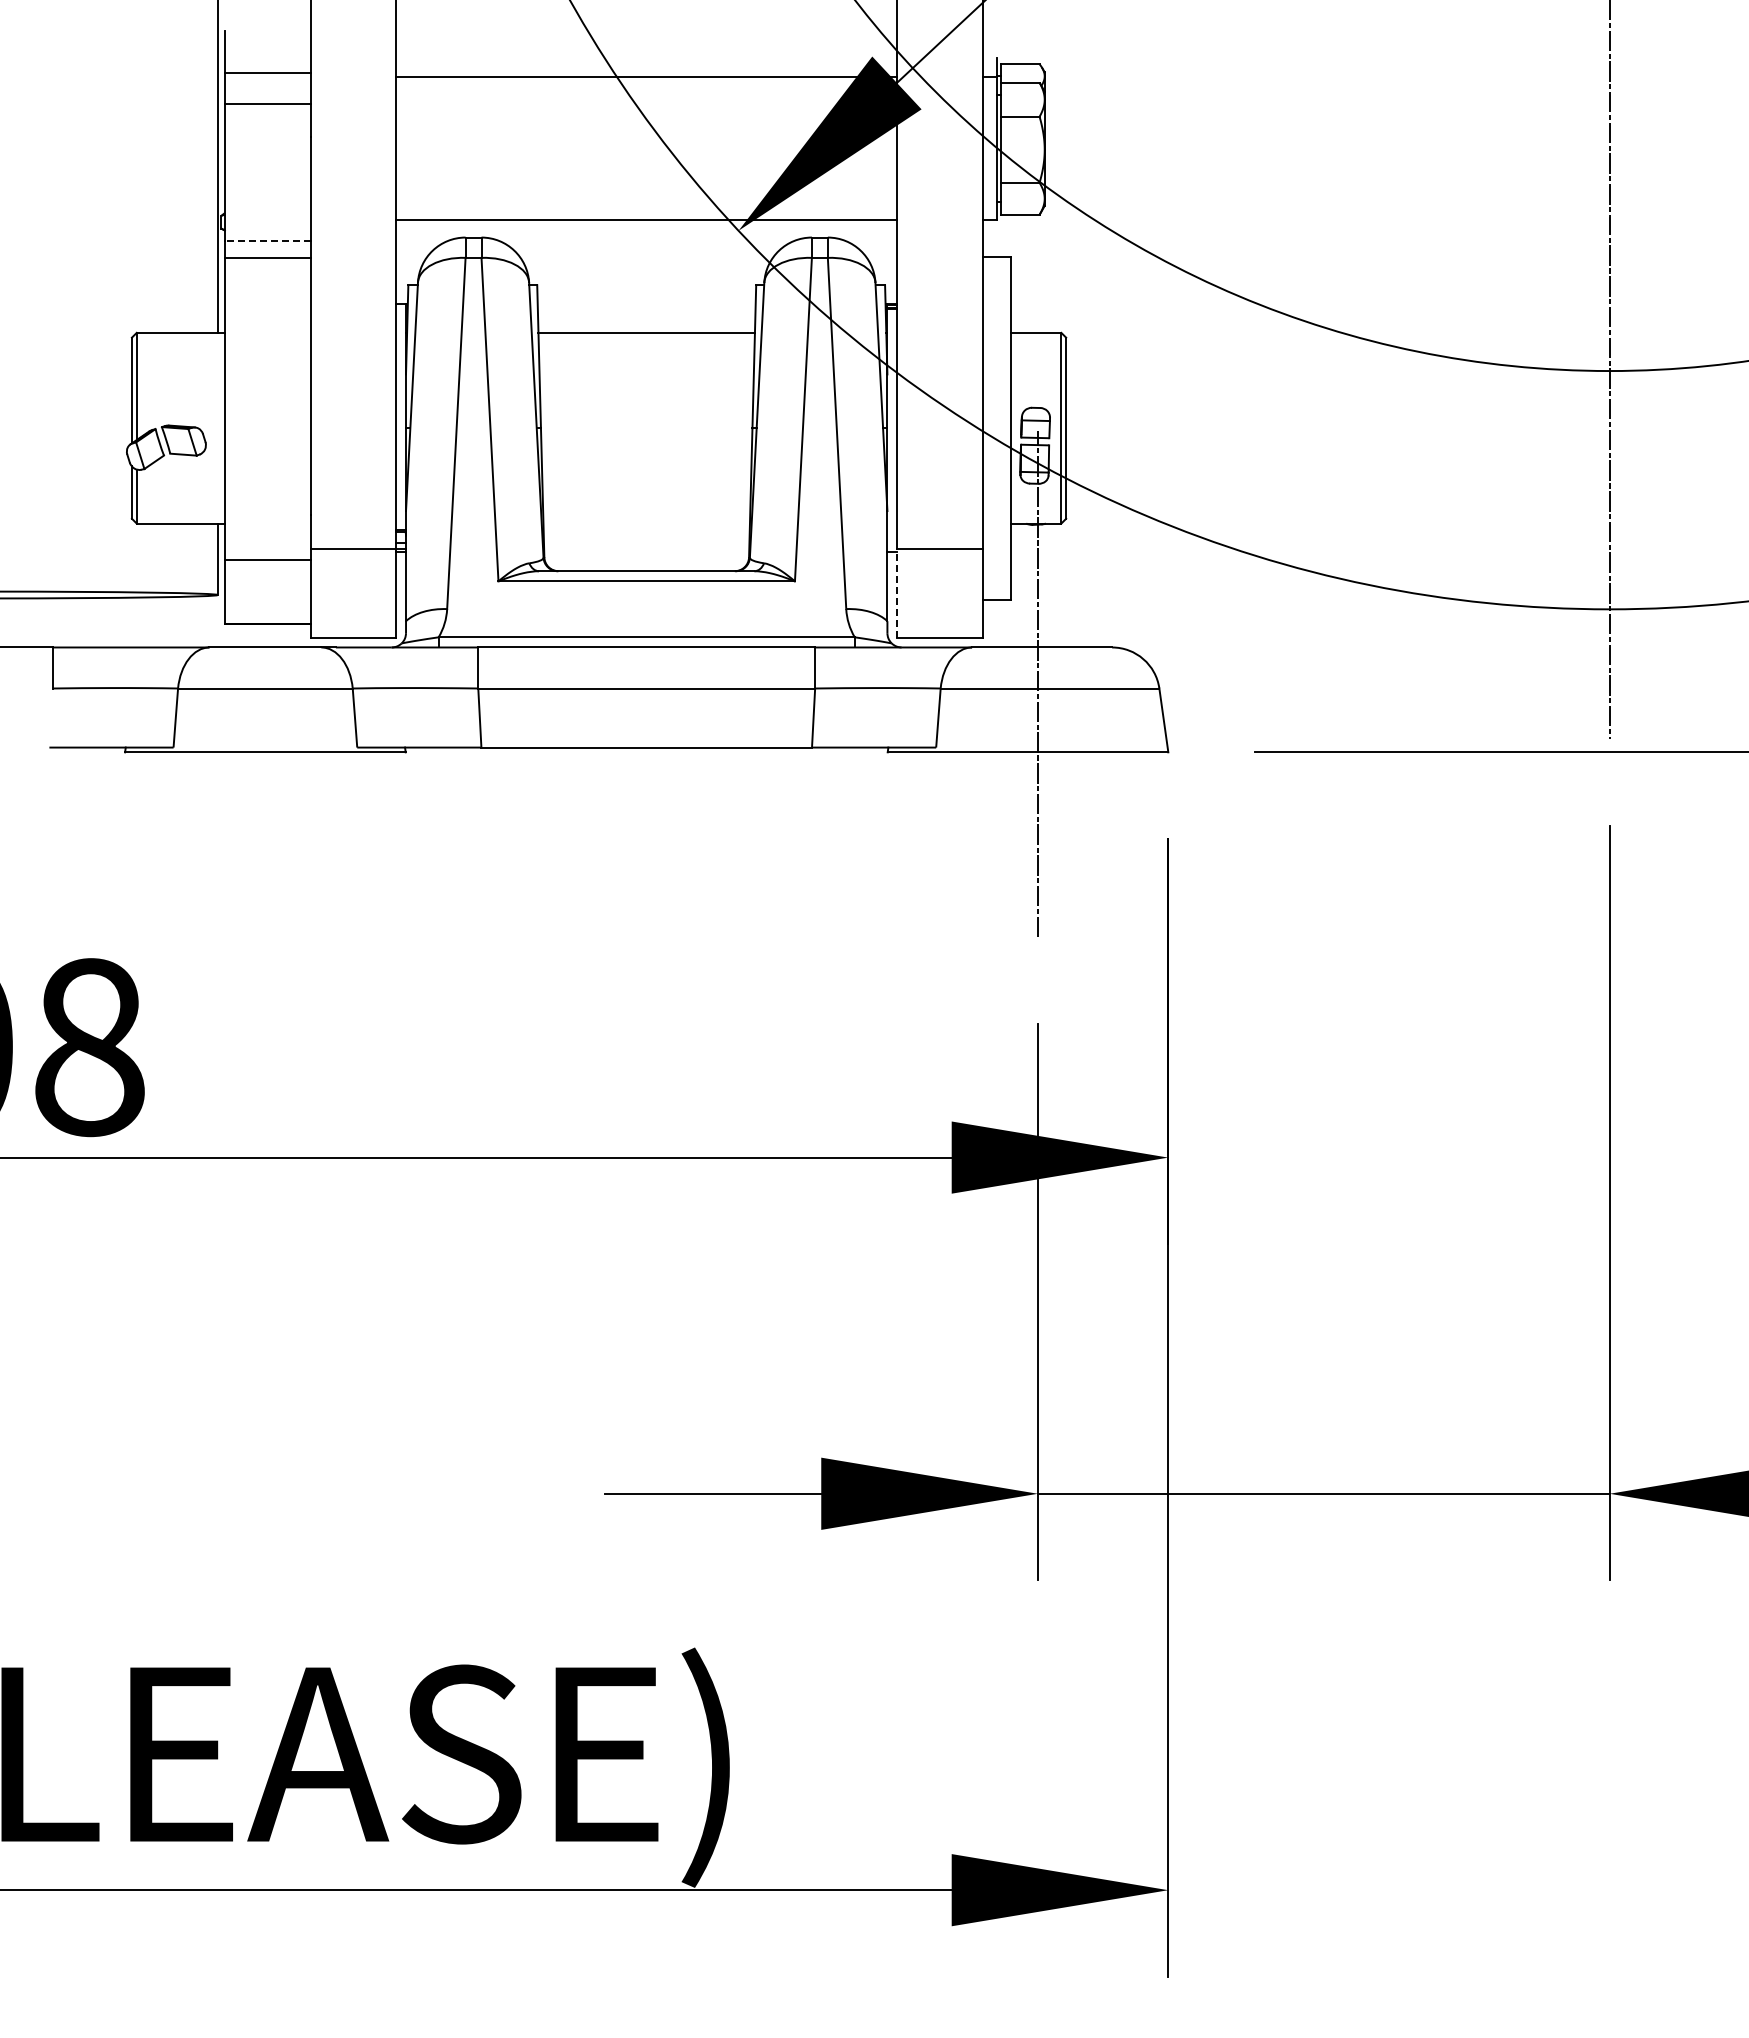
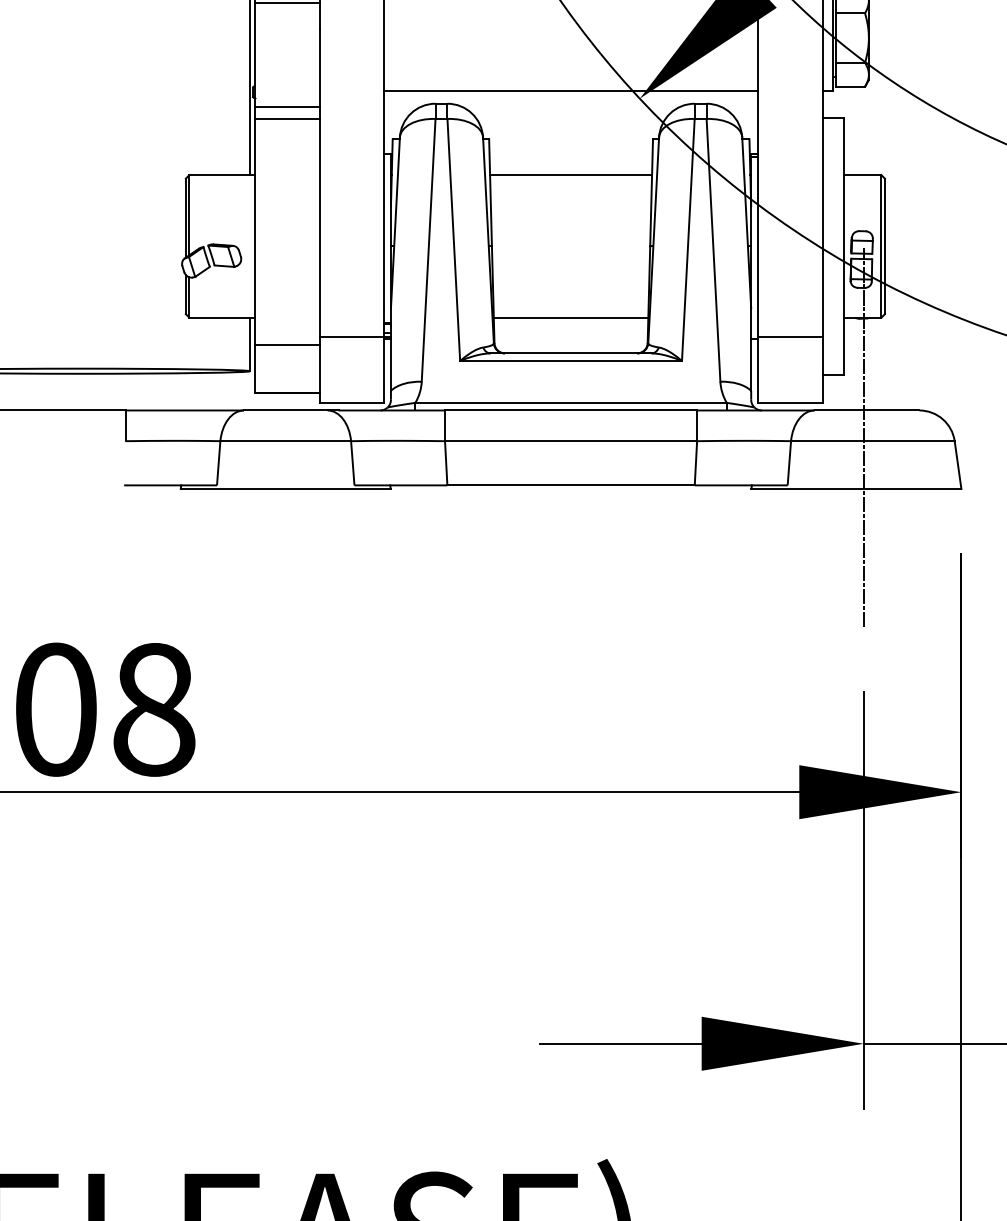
line: (267, 241) -> (287, 106), dashed -> solid
line: (646, 523) -> (570, 317), added
line: (896, 593) -> (757, 370), dashed -> solid

